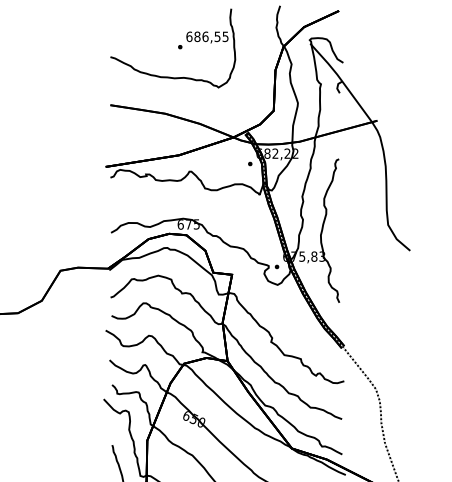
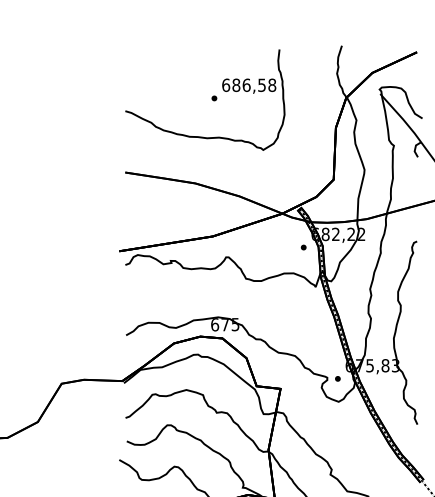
text: (225, 36) -> (272, 84), 686,55 -> 686,58

